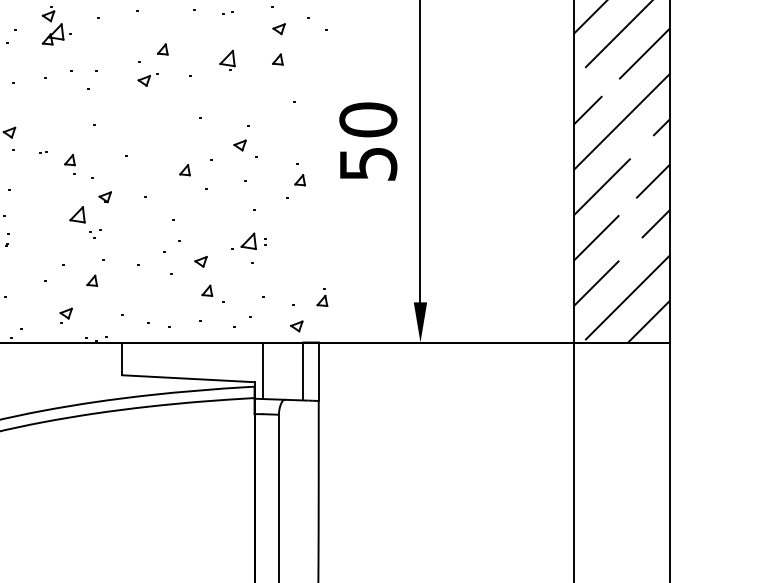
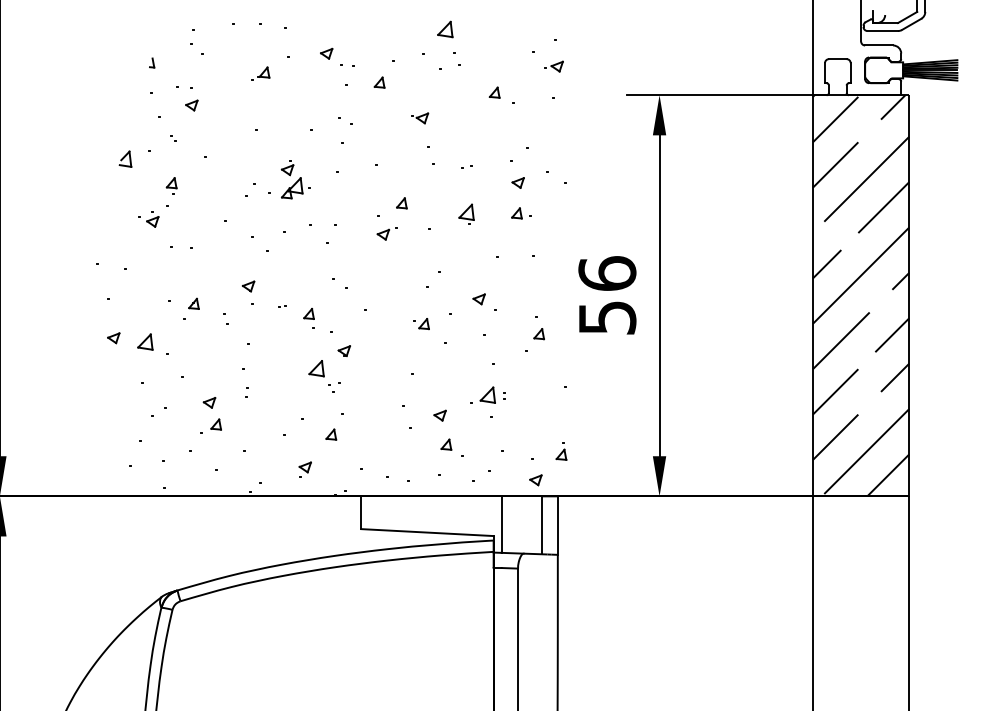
text: (368, 119) -> (607, 273), 50 -> 56

